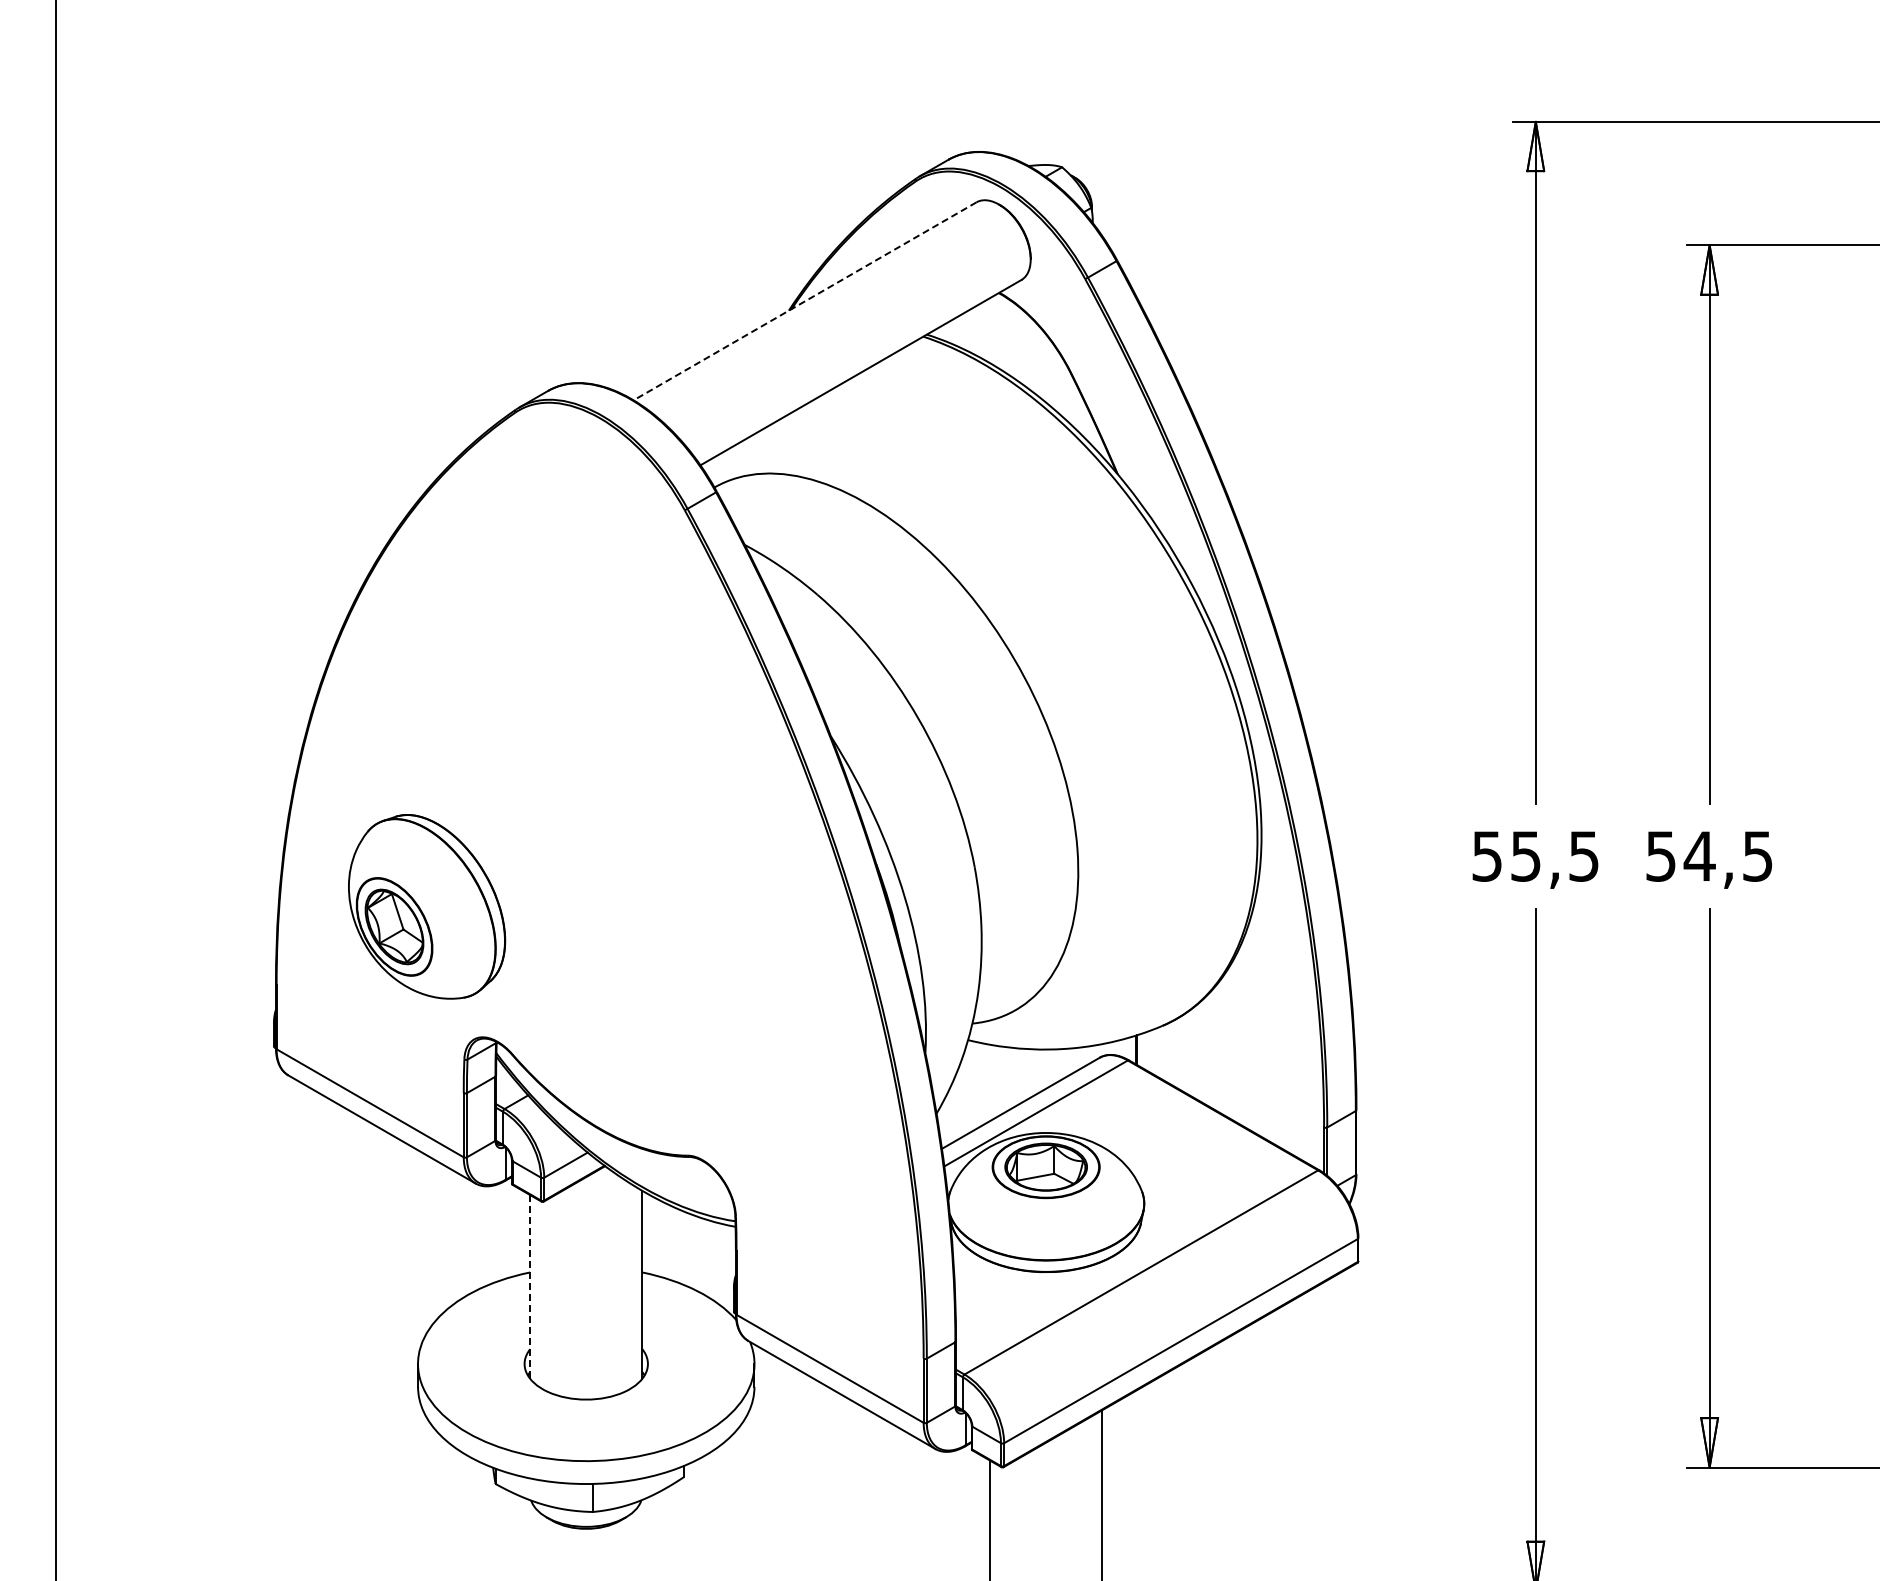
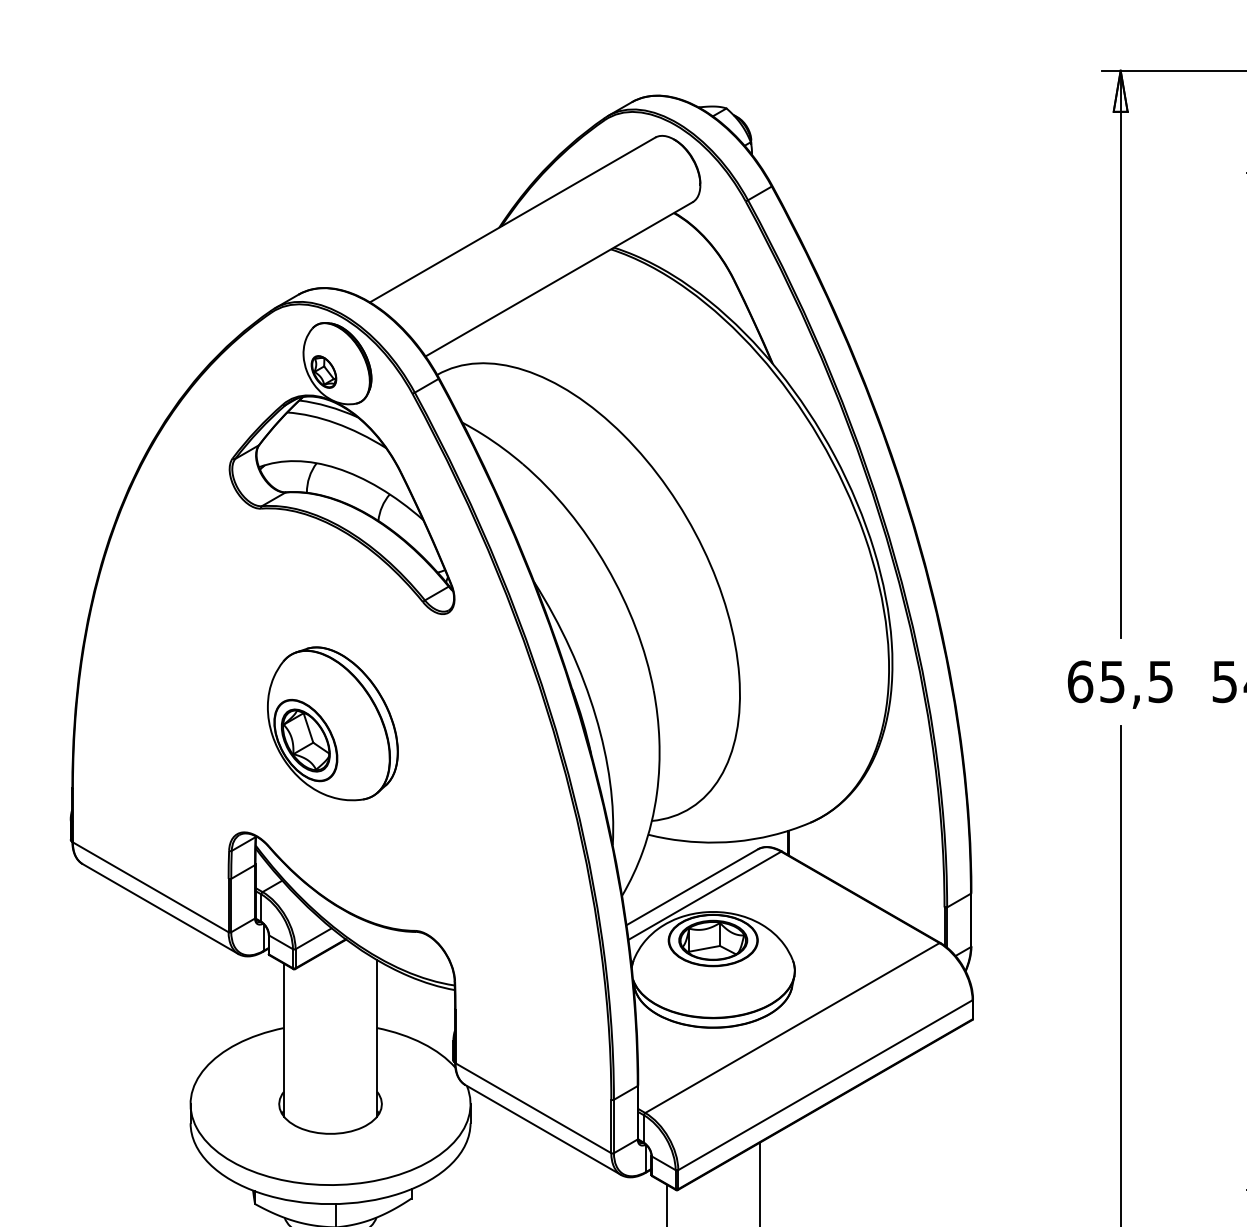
line: (805, 301) -> (512, 220), dashed -> solid
part: (600, 599) -> (342, 468), added
text: (1487, 855) -> (1080, 681), 55,5 -> 65,5
part: (427, 906) -> (333, 723), moved
line: (530, 1286) -> (284, 1039), dashed -> solid

